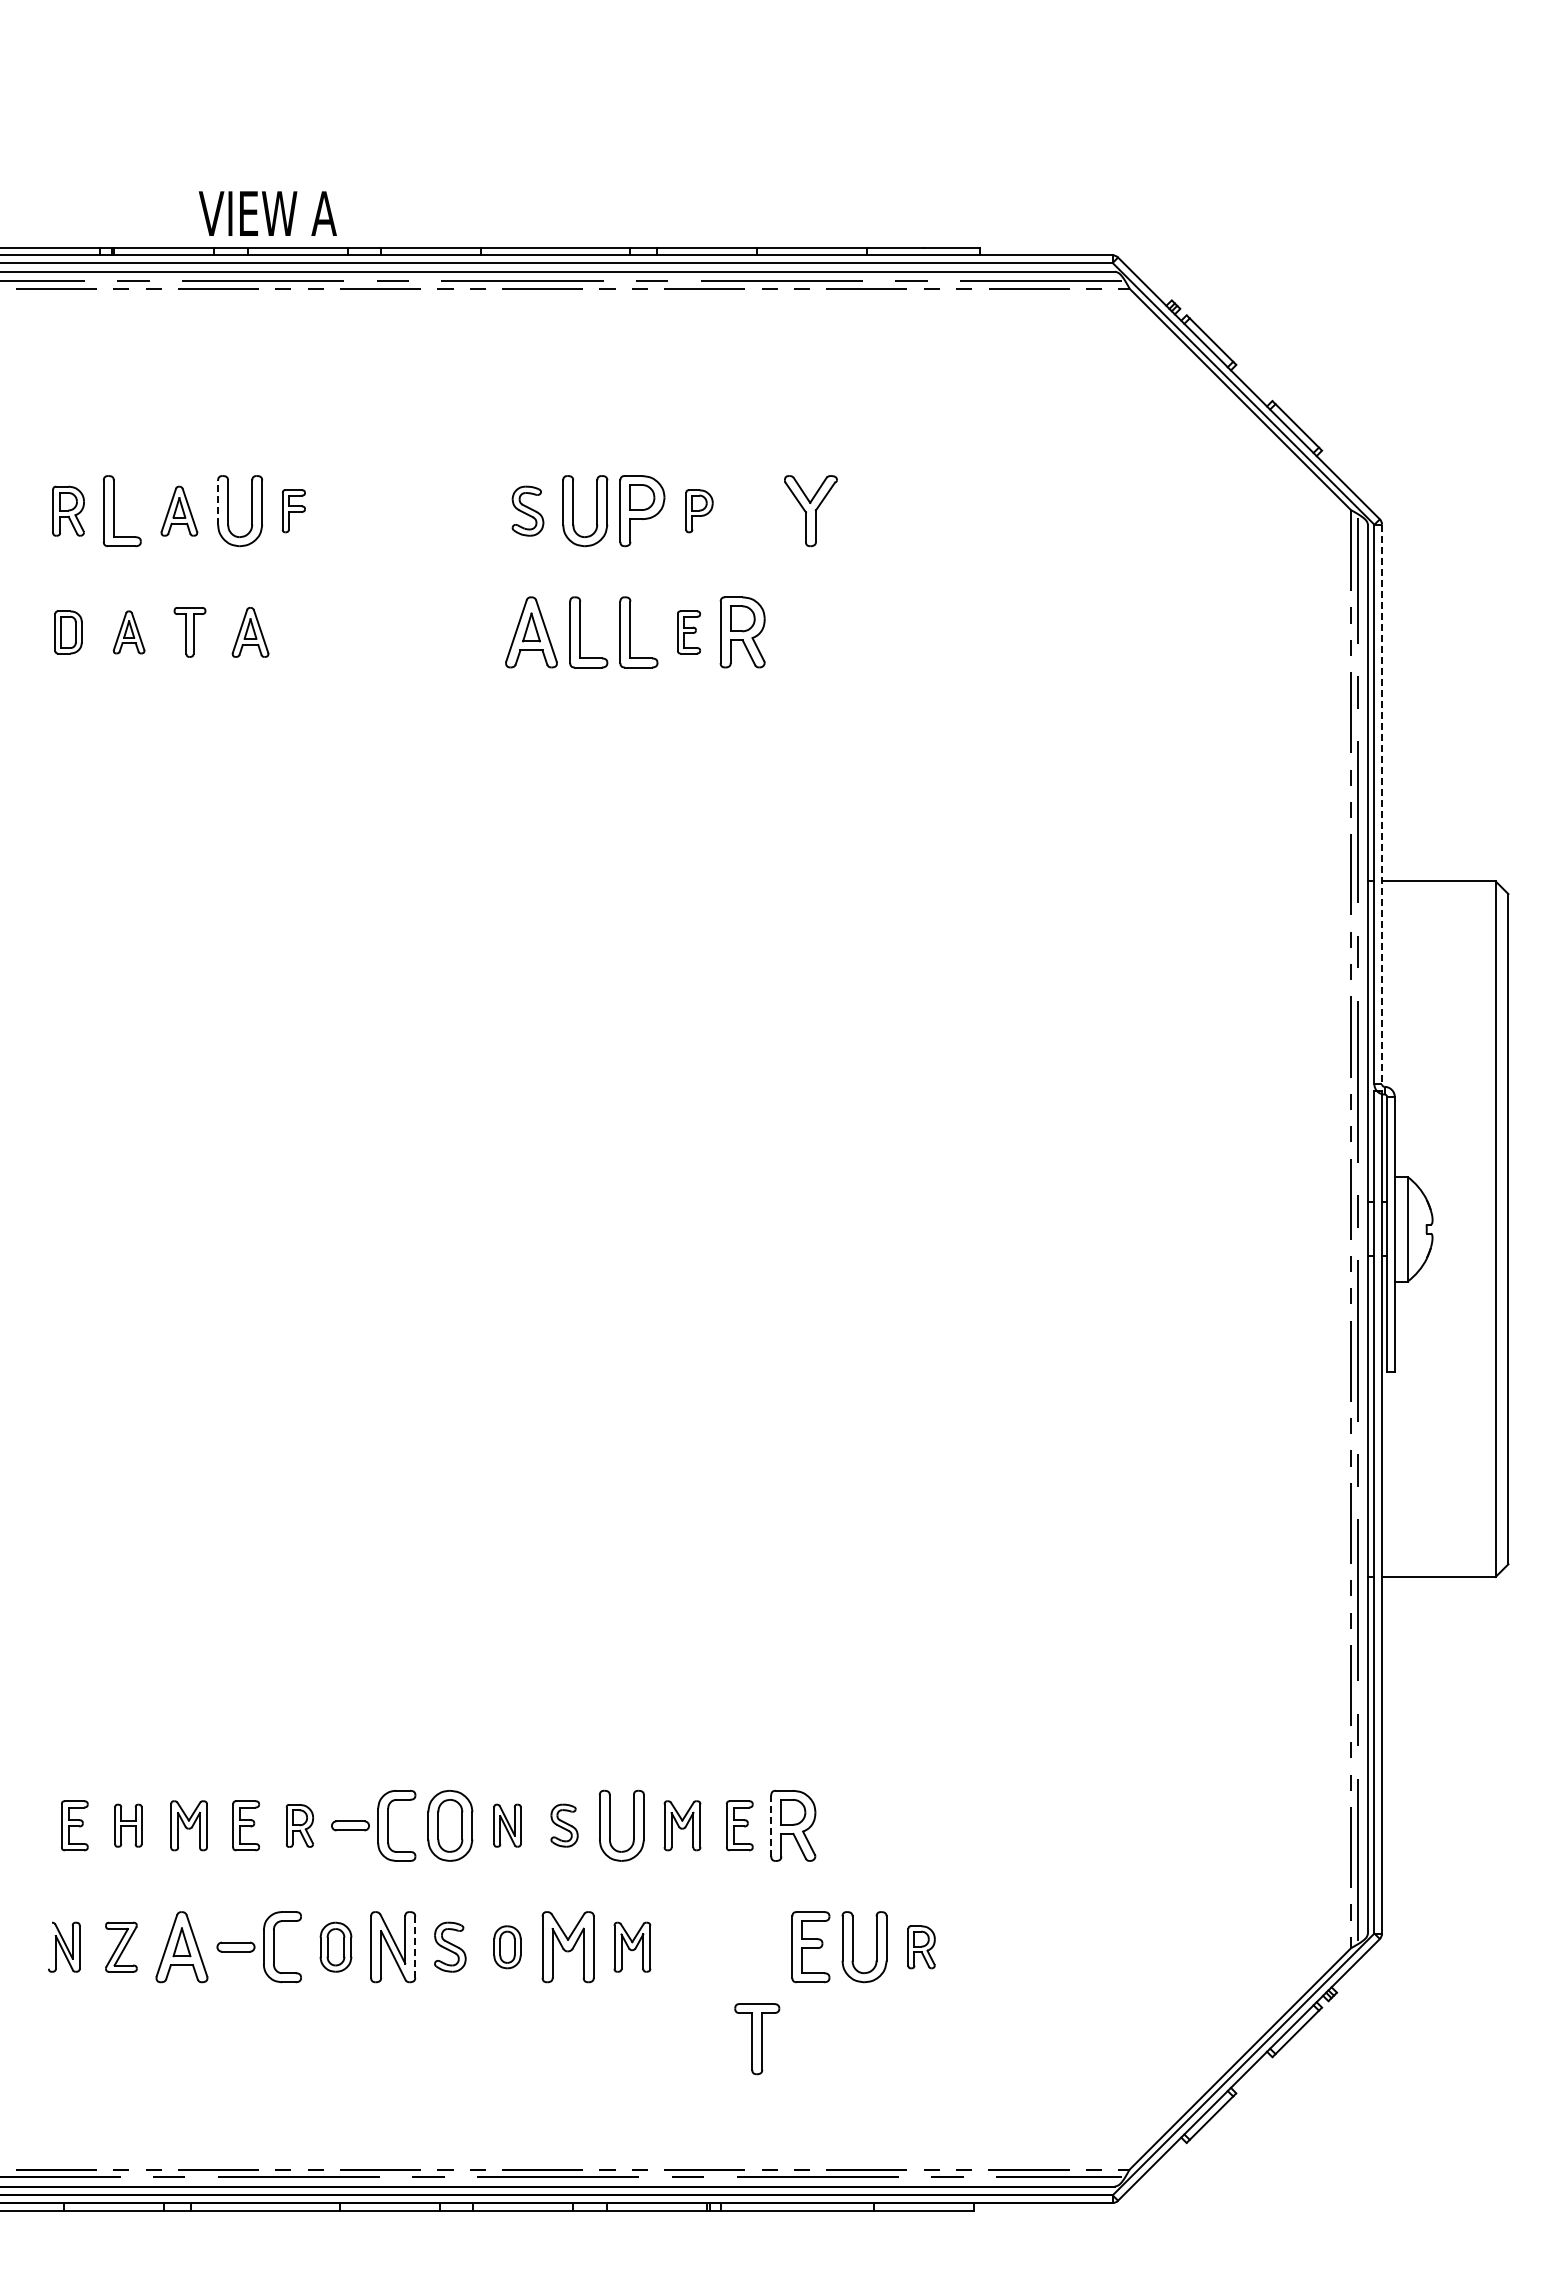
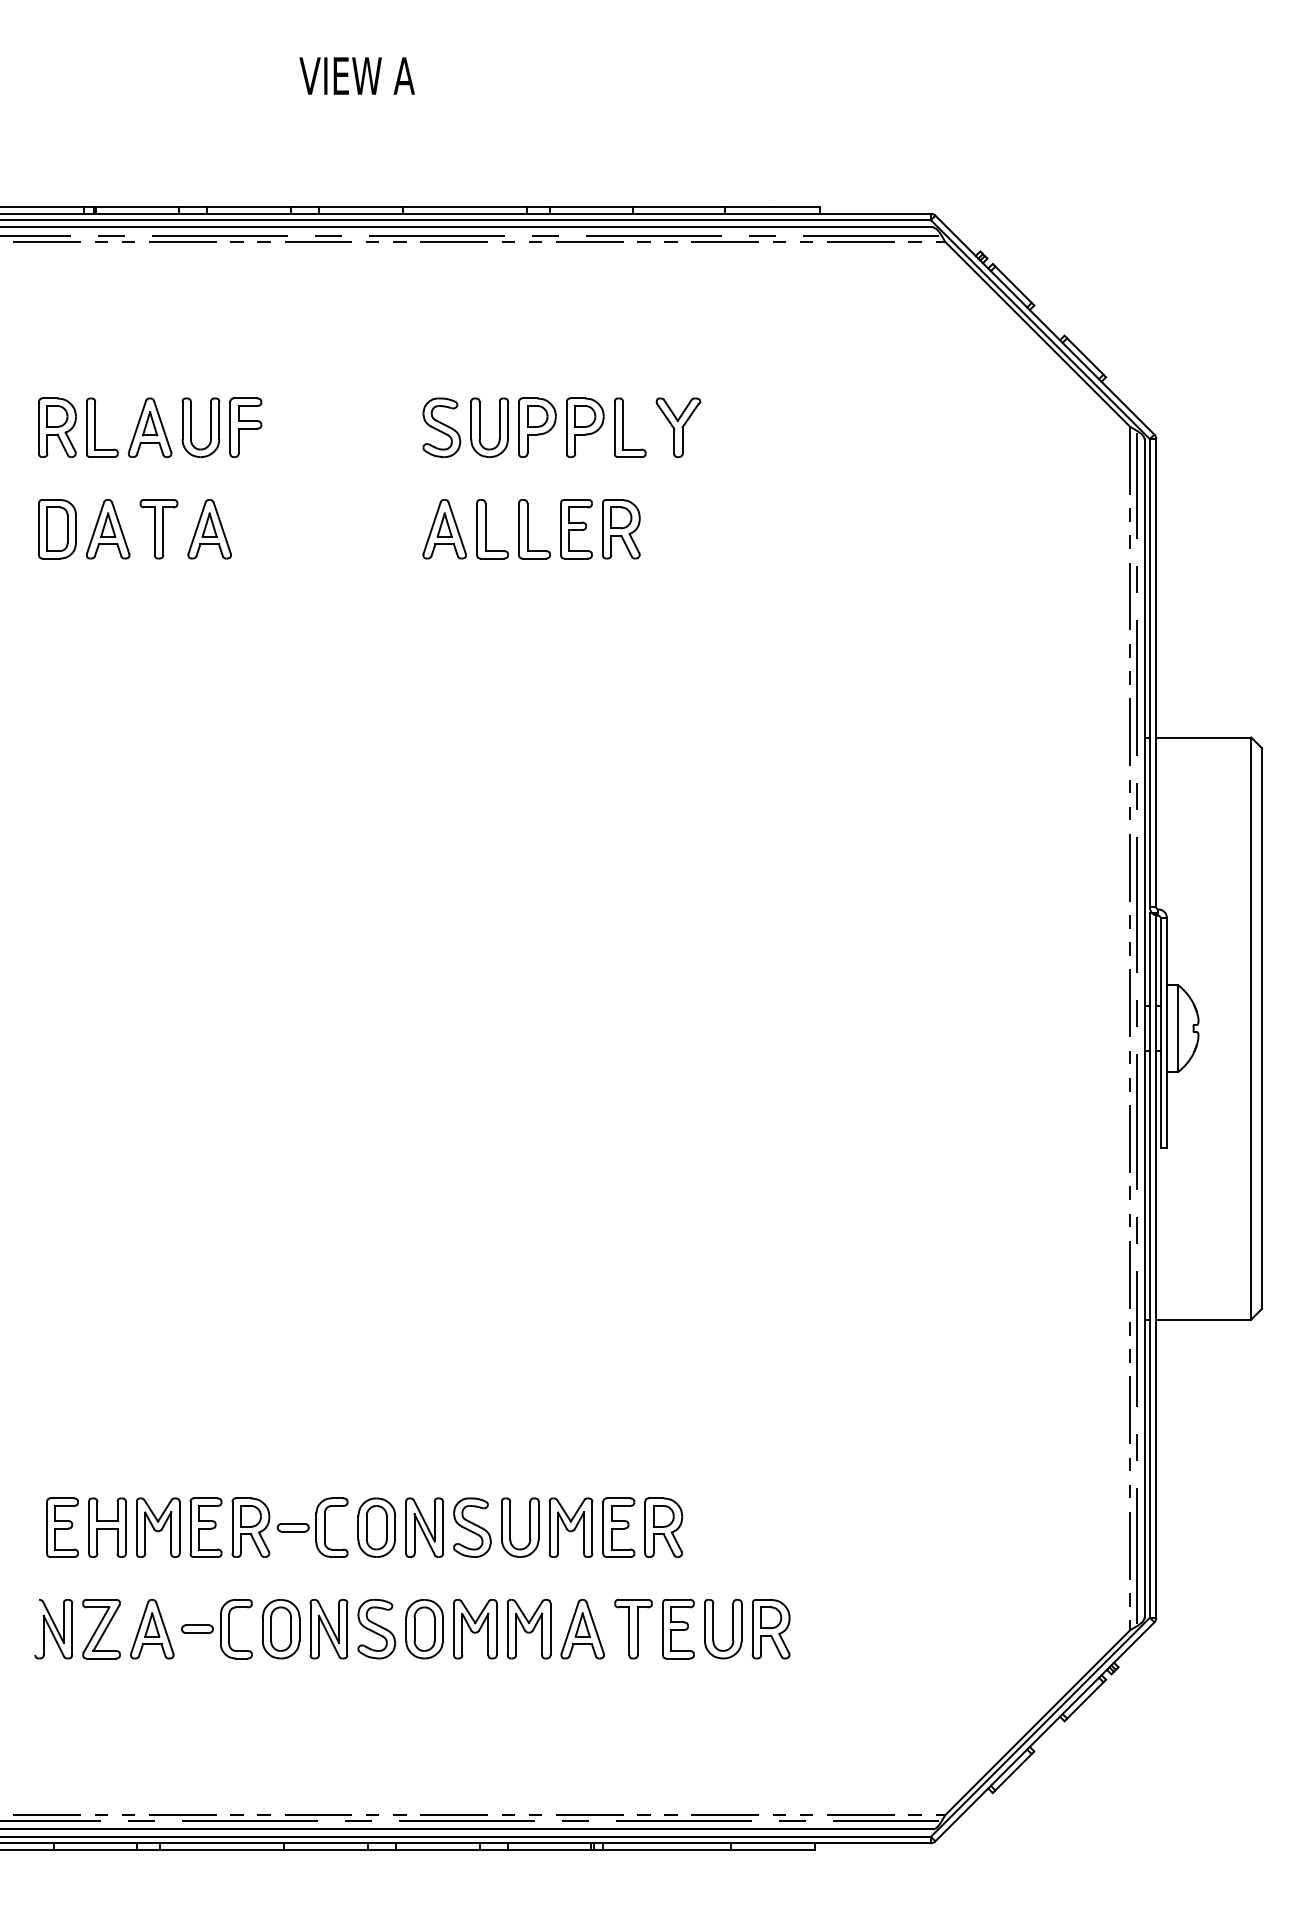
text: (267, 213) -> (356, 75), moved
line: (218, 502) -> (182, 420), dashed -> solid
part: (68, 511) -> (57, 428), size x1.43
part: (179, 511) -> (150, 428), size x1.43
part: (293, 511) -> (245, 428), size x1.67
part: (527, 511) -> (441, 428), size x1.43
part: (699, 511) -> (585, 428), size x1.67
part: (745, 511) -> (623, 428), added
part: (68, 632) -> (57, 529), size x1.67
part: (128, 632) -> (107, 529), size x1.67
part: (189, 632) -> (158, 529), size x1.43
part: (250, 632) -> (209, 529), size x1.43
part: (688, 632) -> (576, 529), size x1.67
line: (1382, 804) -> (1156, 673), dashed -> solid
part: (74, 1825) -> (62, 1527), size x1.43
part: (128, 1825) -> (107, 1527), size x1.67
part: (188, 1825) -> (157, 1527), size x1.43
part: (245, 1825) -> (205, 1527), size x1.43
part: (299, 1825) -> (250, 1527), size x1.67
part: (507, 1825) -> (424, 1527), size x1.67
part: (564, 1825) -> (472, 1527), size x1.67
part: (682, 1825) -> (571, 1527), size x1.43
part: (739, 1825) -> (618, 1527), size x1.43
line: (771, 1825) -> (645, 1527), dashed -> solid
part: (64, 1947) -> (54, 1629), size x1.43
part: (121, 1947) -> (101, 1629), size x1.43
part: (335, 1947) -> (280, 1629), size x1.43
line: (415, 1947) -> (347, 1629), dashed -> solid
part: (450, 1947) -> (376, 1629), size x1.43
part: (507, 1947) -> (424, 1629), size x1.67
part: (632, 1947) -> (529, 1629), size x1.43
part: (696, 1947) -> (582, 1629), added
part: (921, 1947) -> (770, 1629), size x1.67
part: (757, 2039) -> (633, 1629), moved

